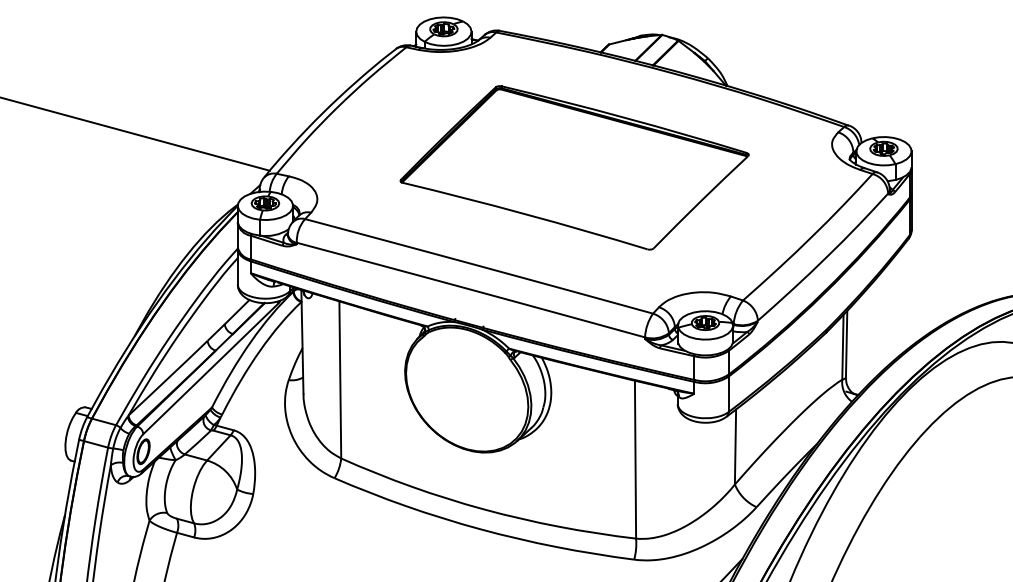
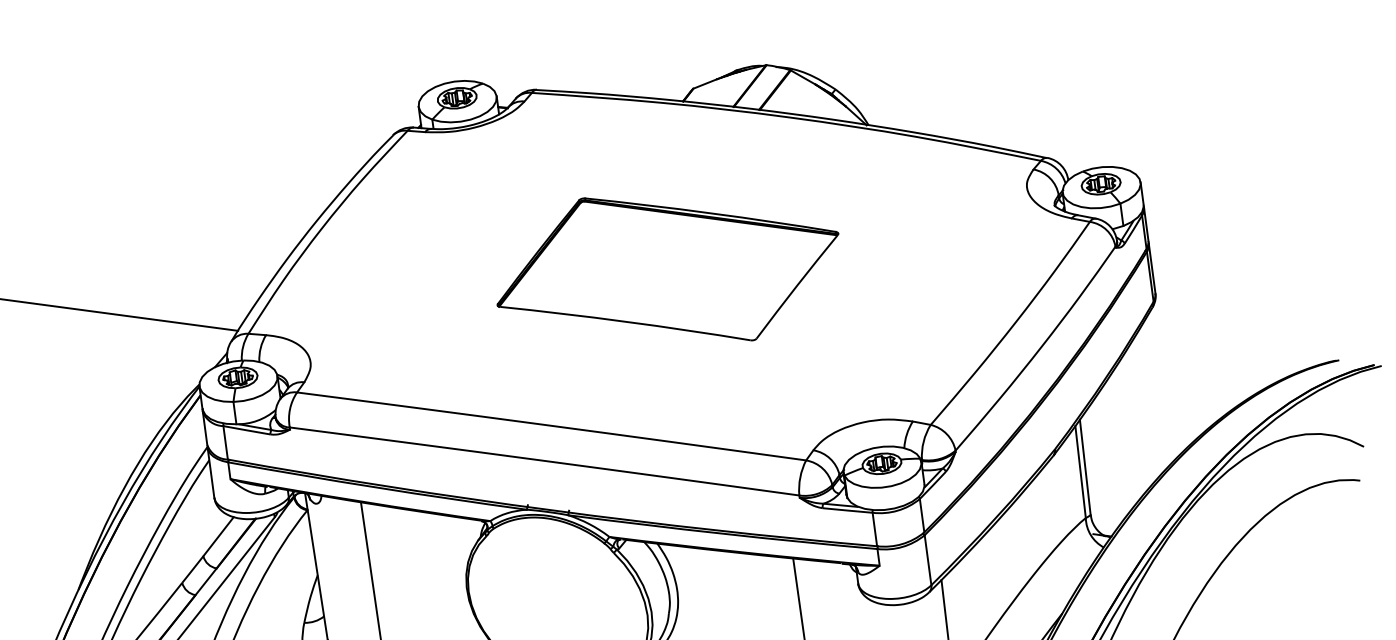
part: (574, 167) -> (667, 268), size x0.7

